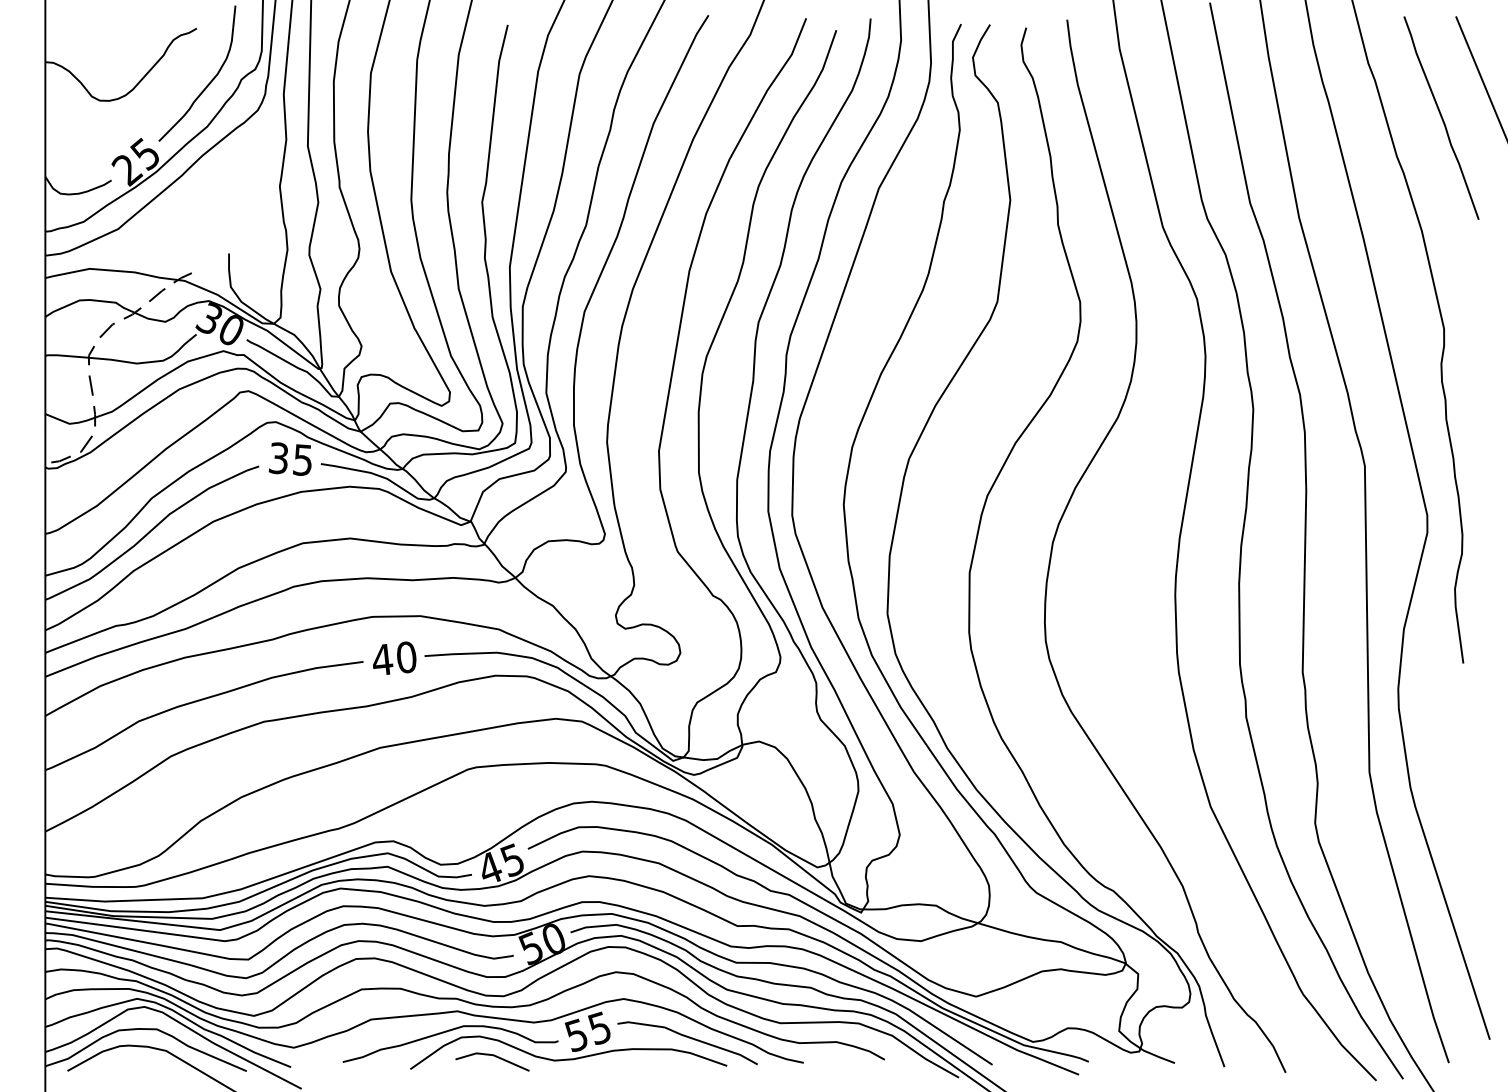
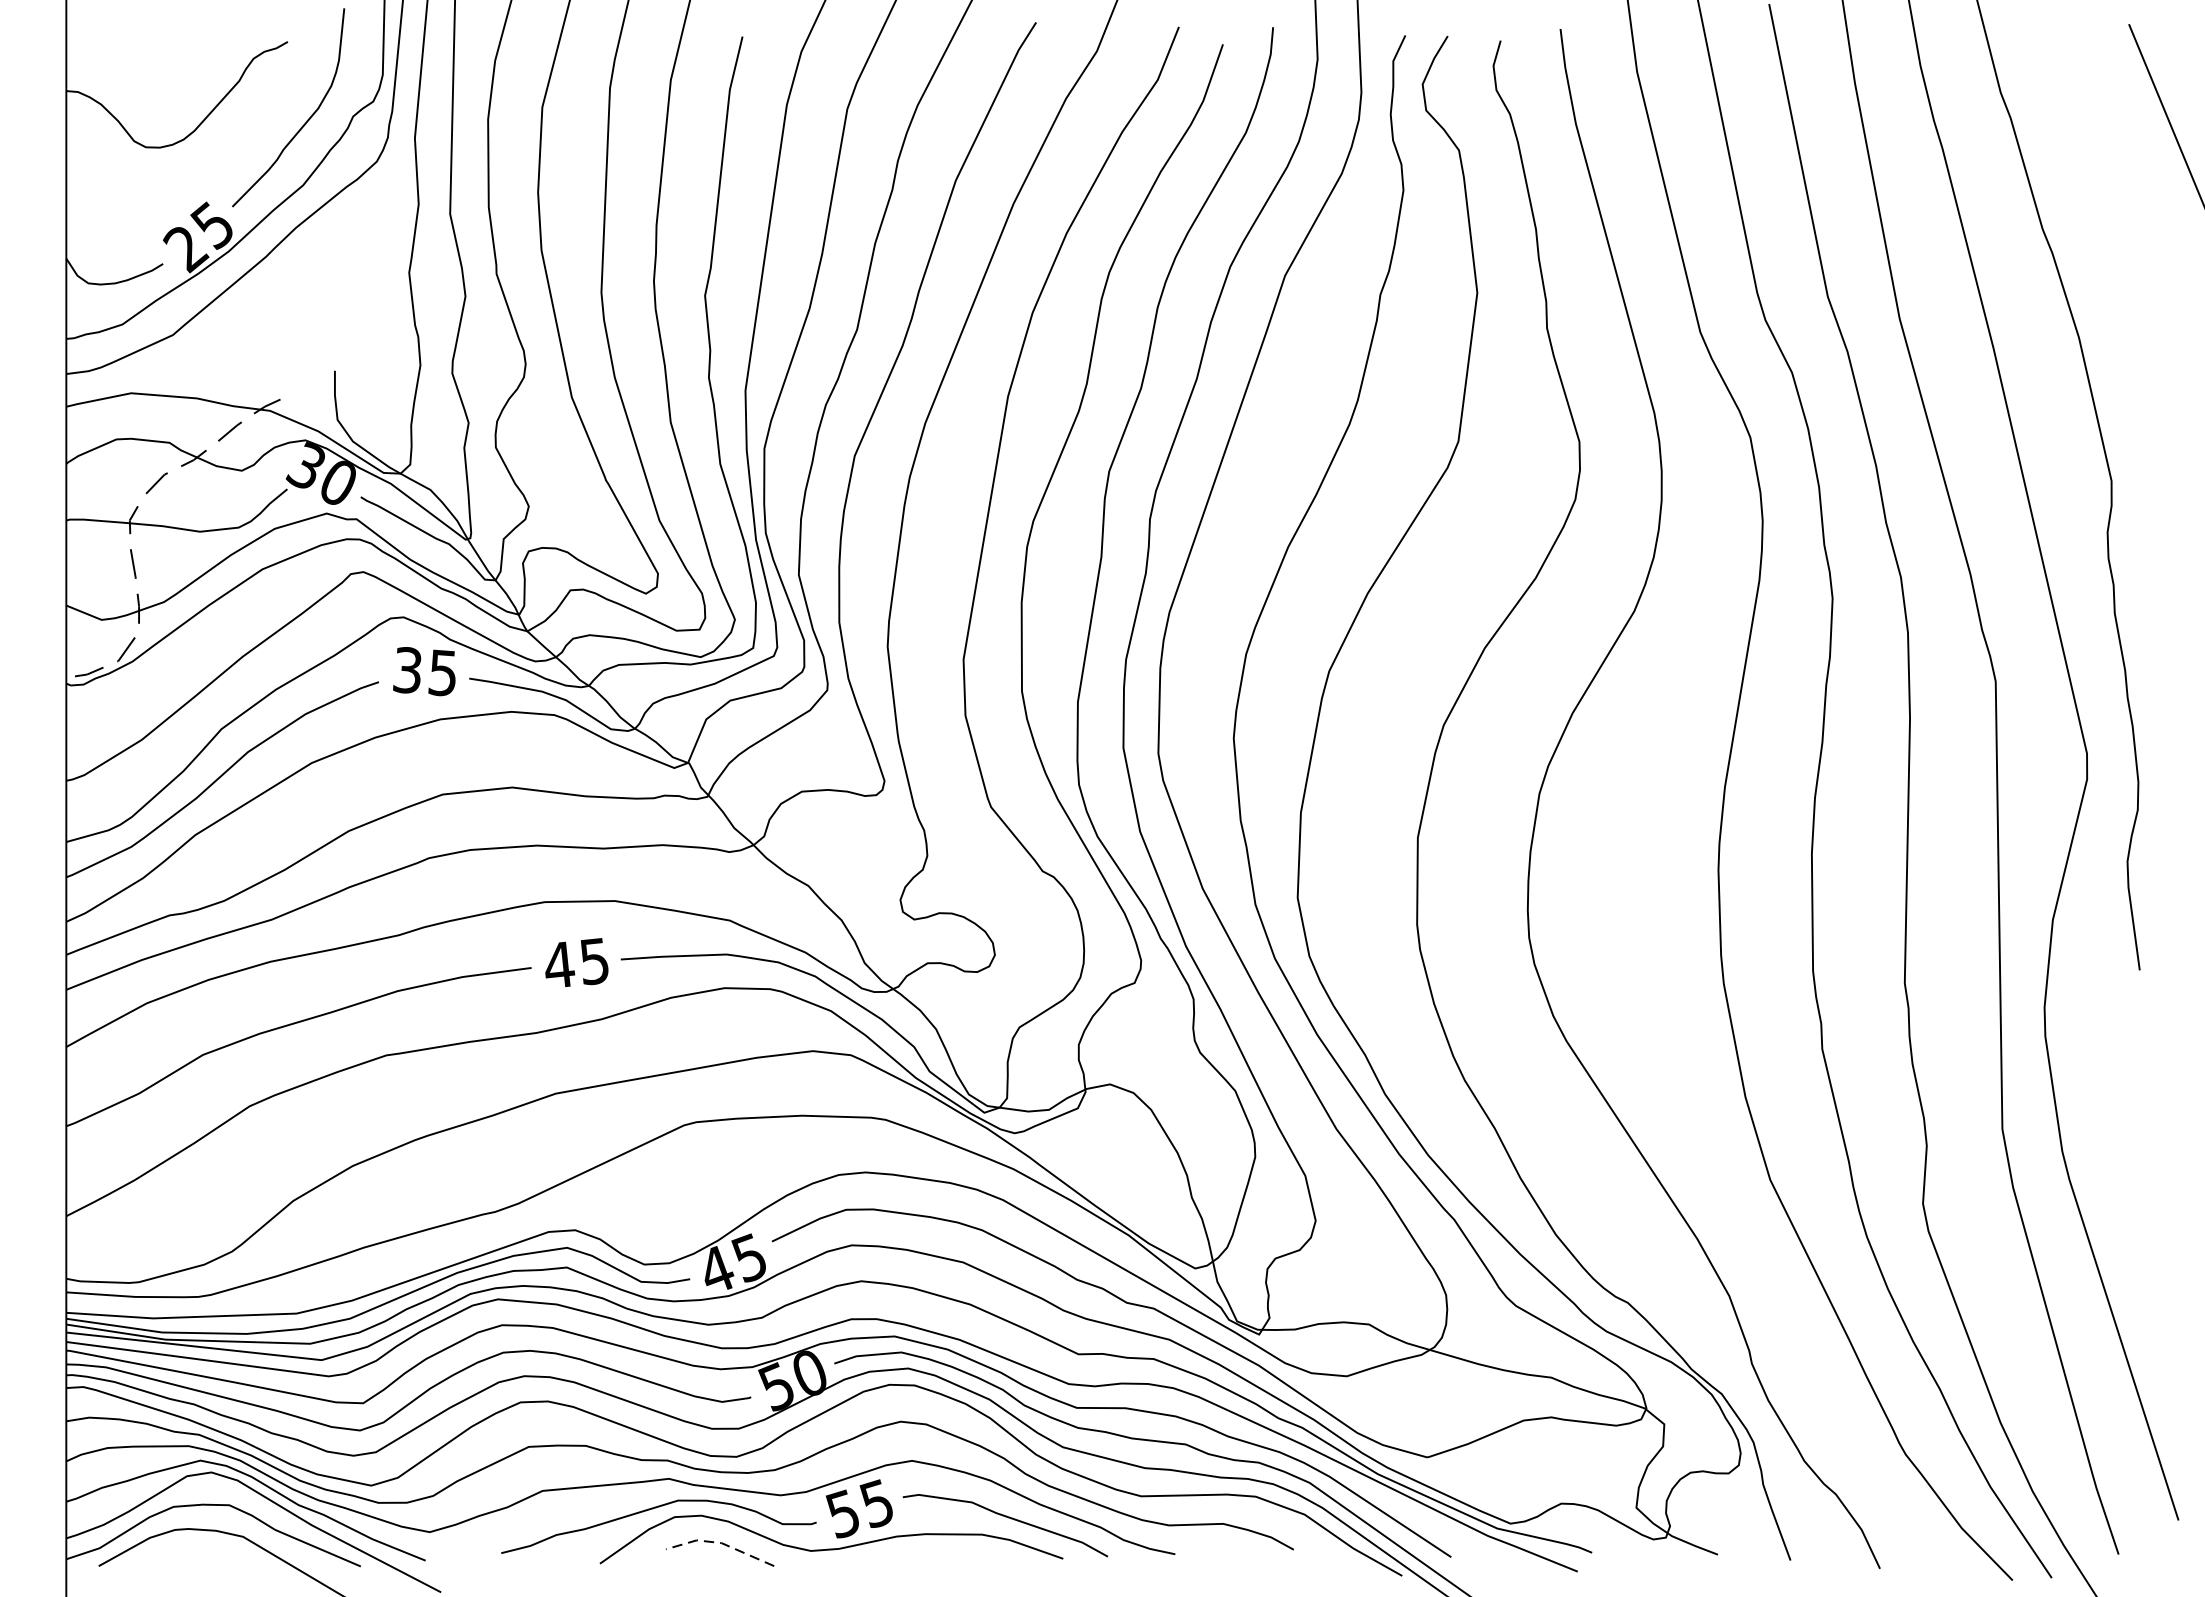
curve: (1441, 117) -> (2107, 171), removed
text: (406, 657) -> (594, 961), 40 -> 45
line: (493, 1055) -> (721, 1543), solid -> dashed

